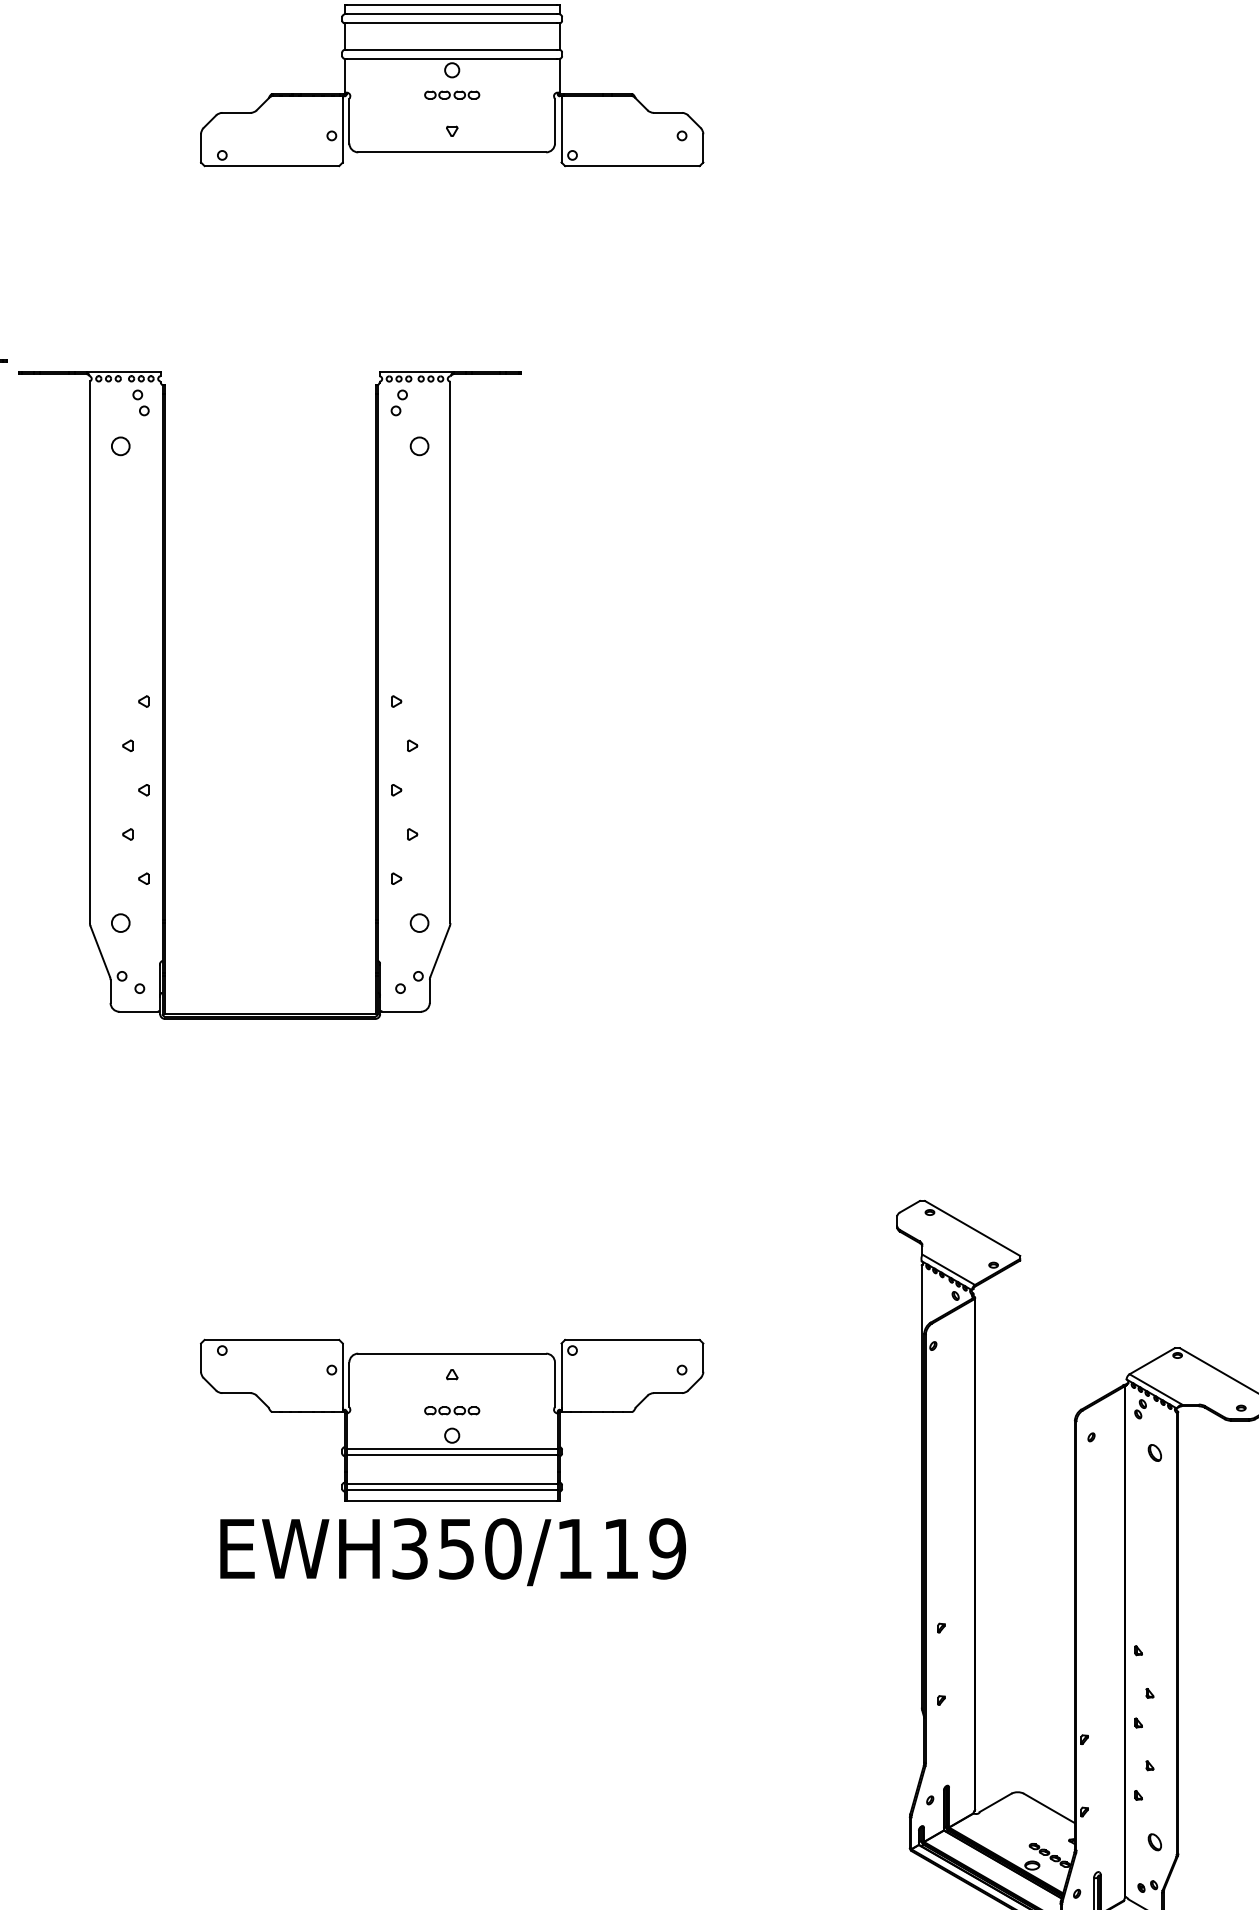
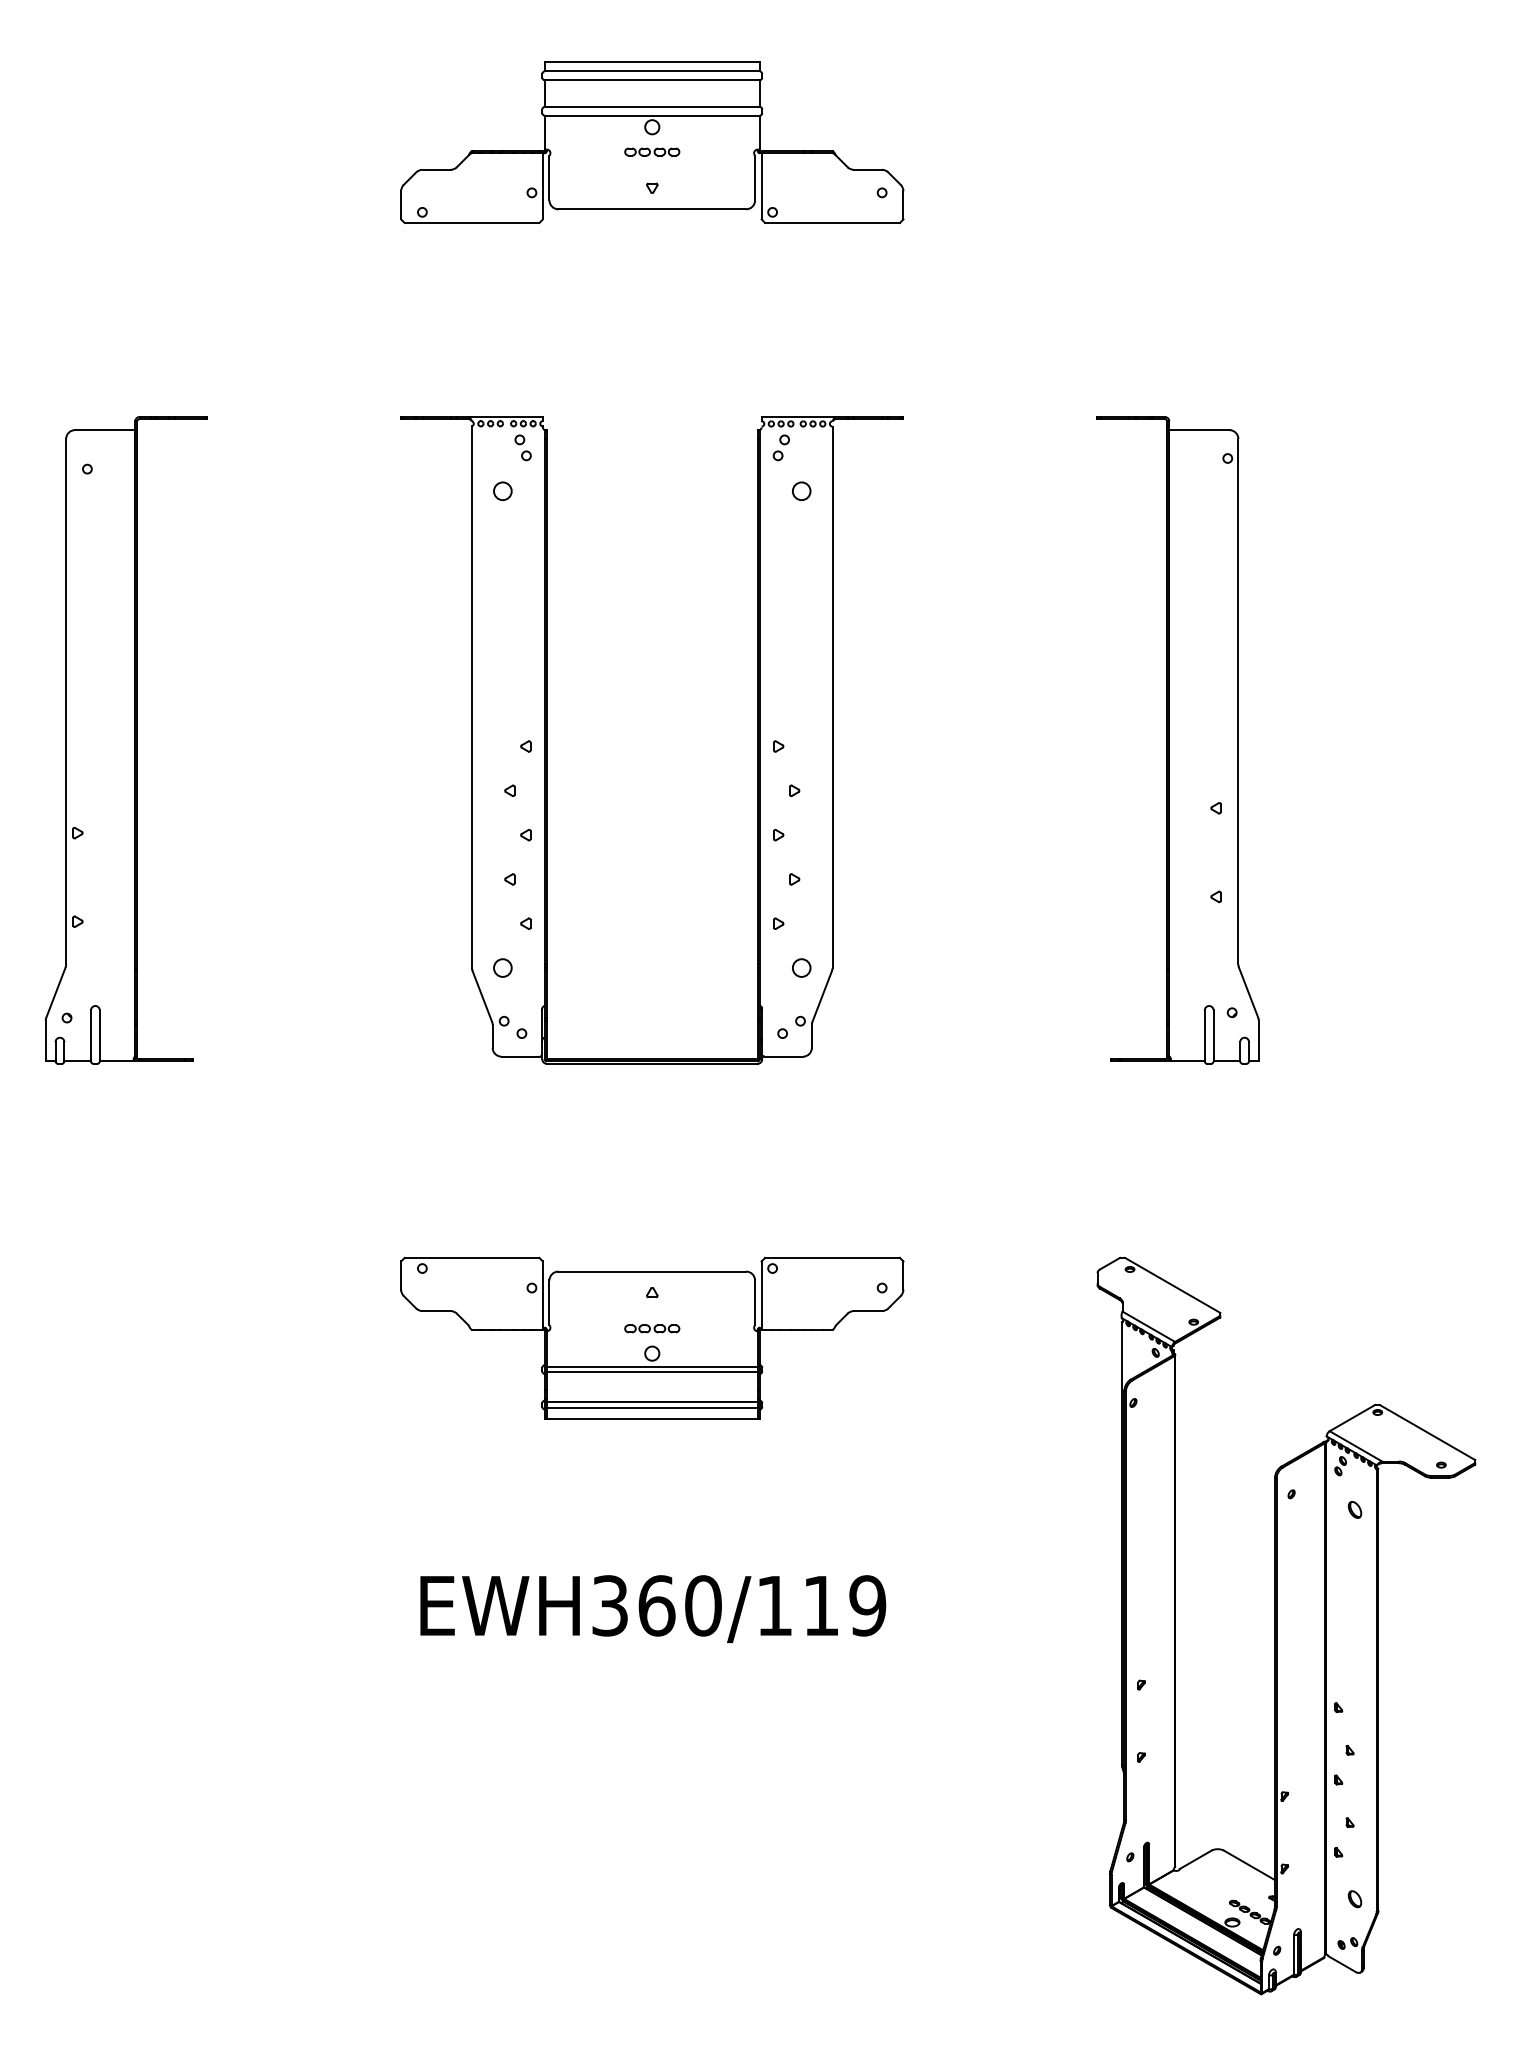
part: (977, 683) -> (1177, 740), added
part: (165, 695) -> (547, 740), moved
part: (452, 1419) -> (652, 1337), moved
text: (456, 1548) -> (656, 1605), EWH350/119 -> EWH360/119

